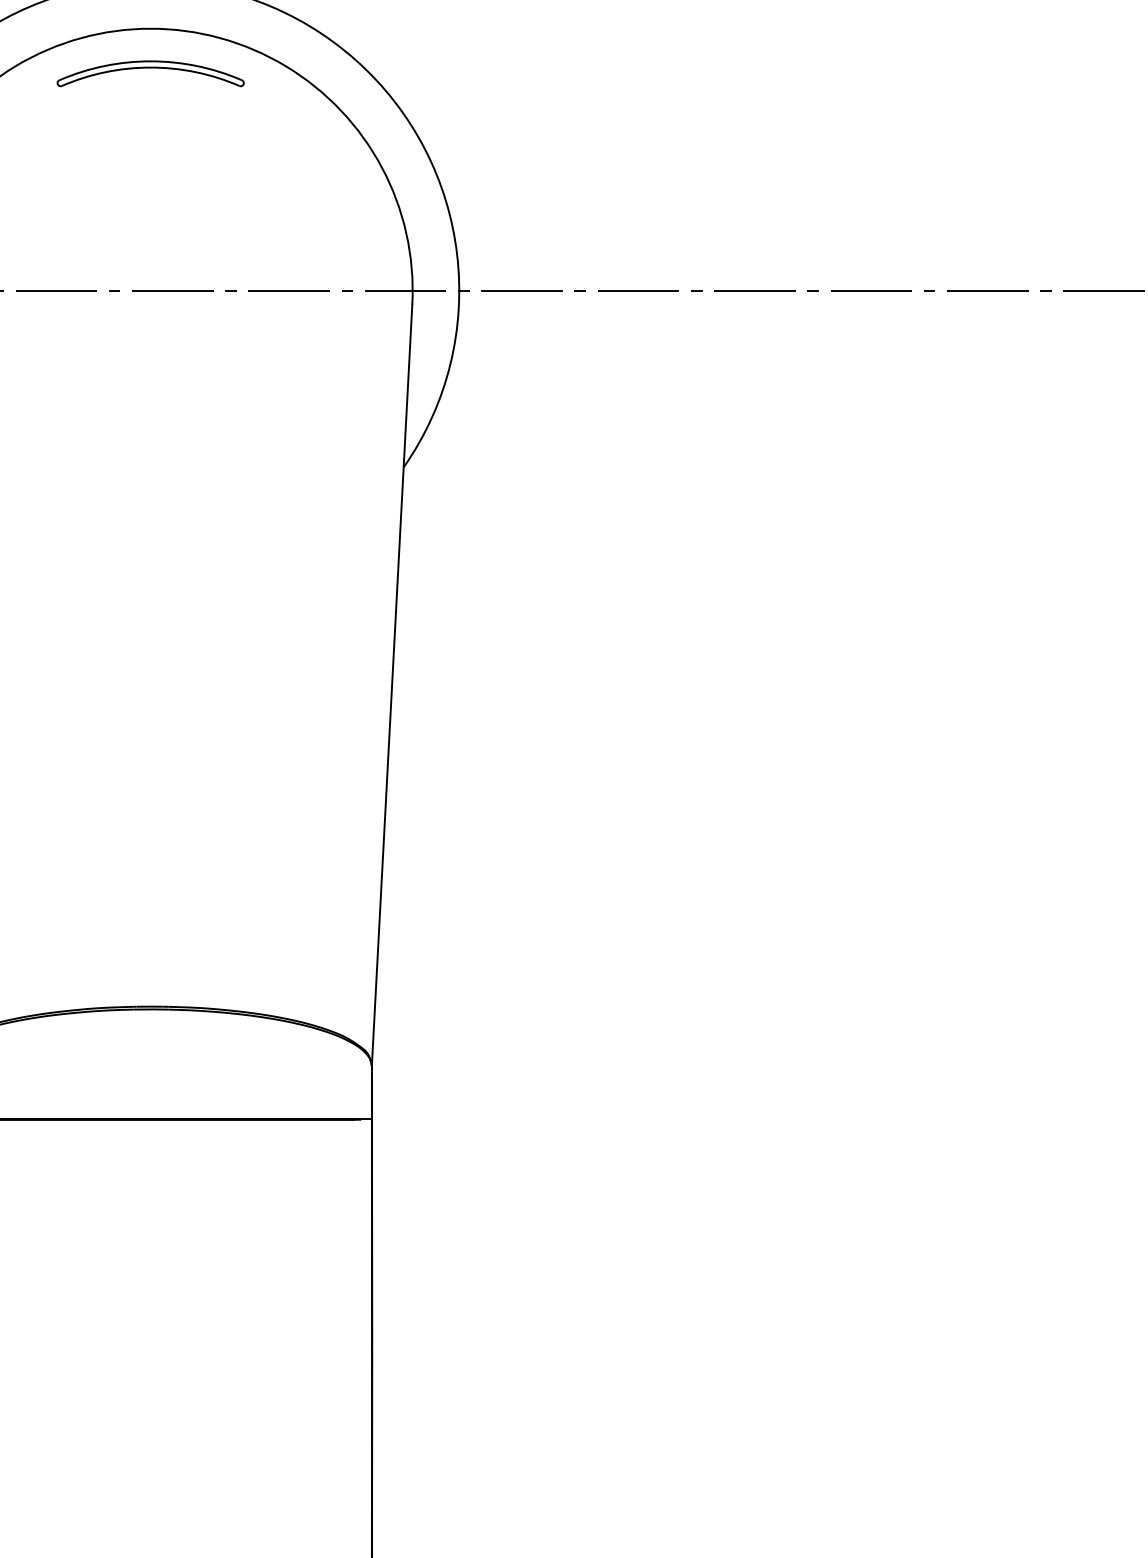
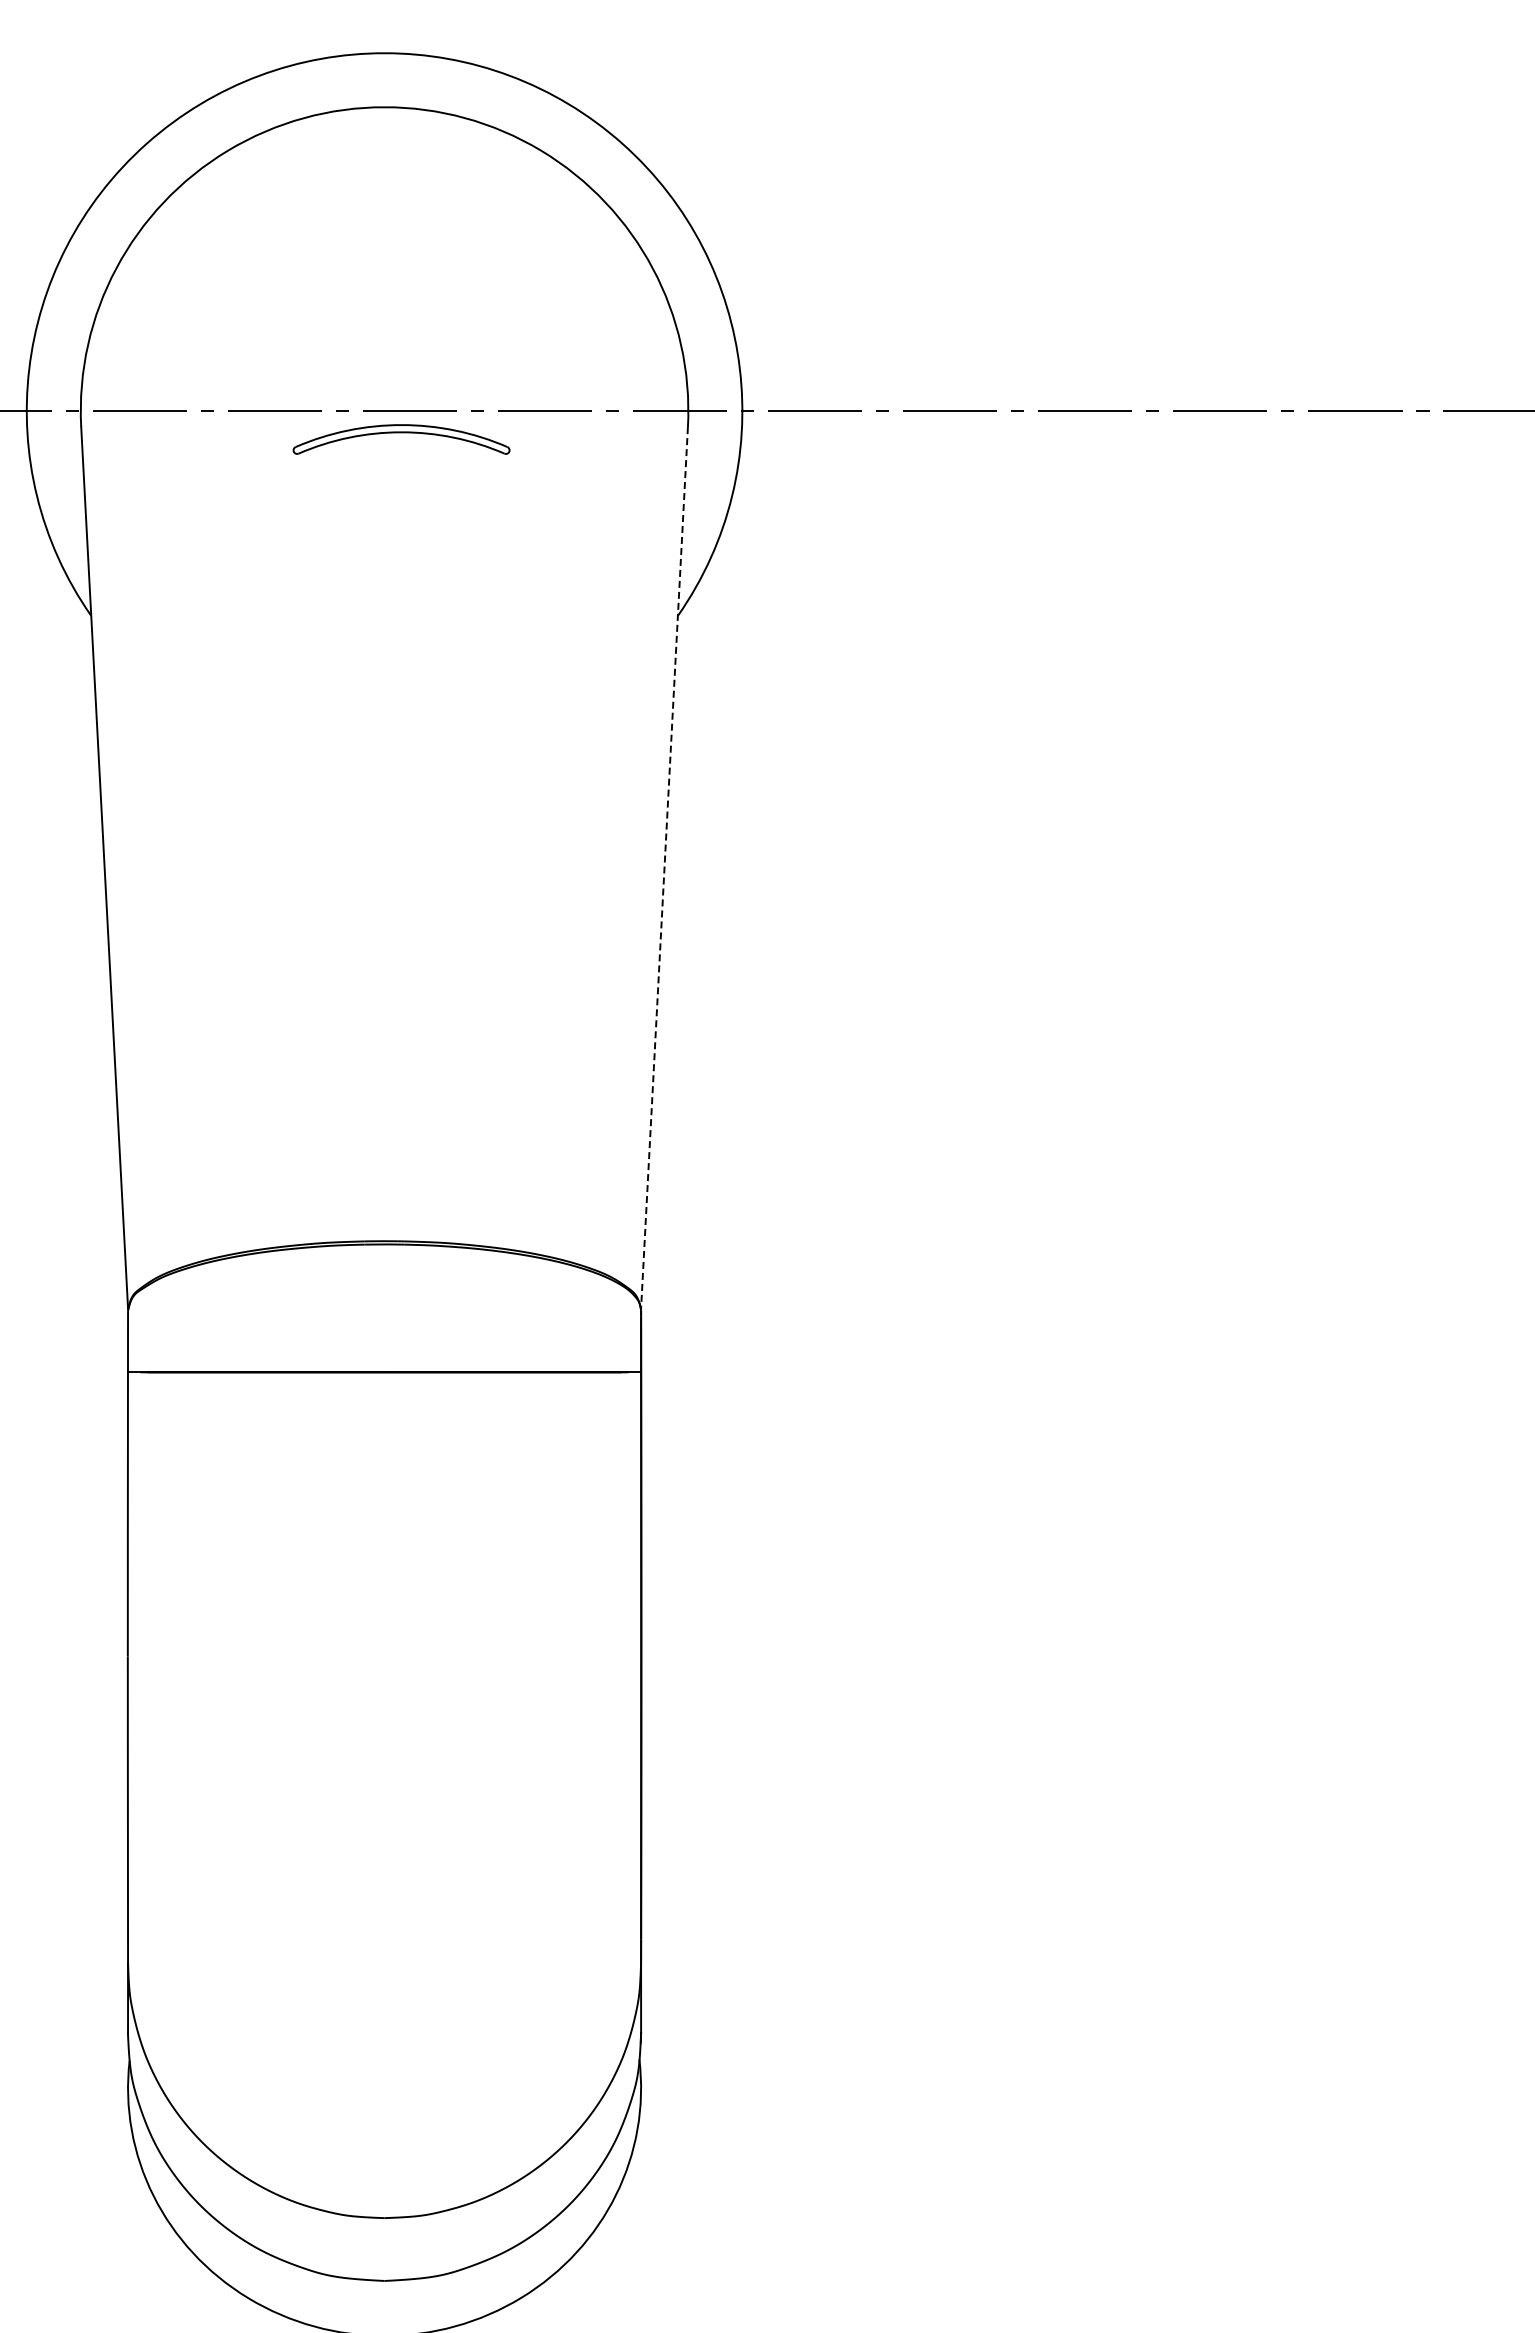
part: (150, 73) -> (401, 439), moved
line: (392, 685) -> (664, 868), solid -> dashed

